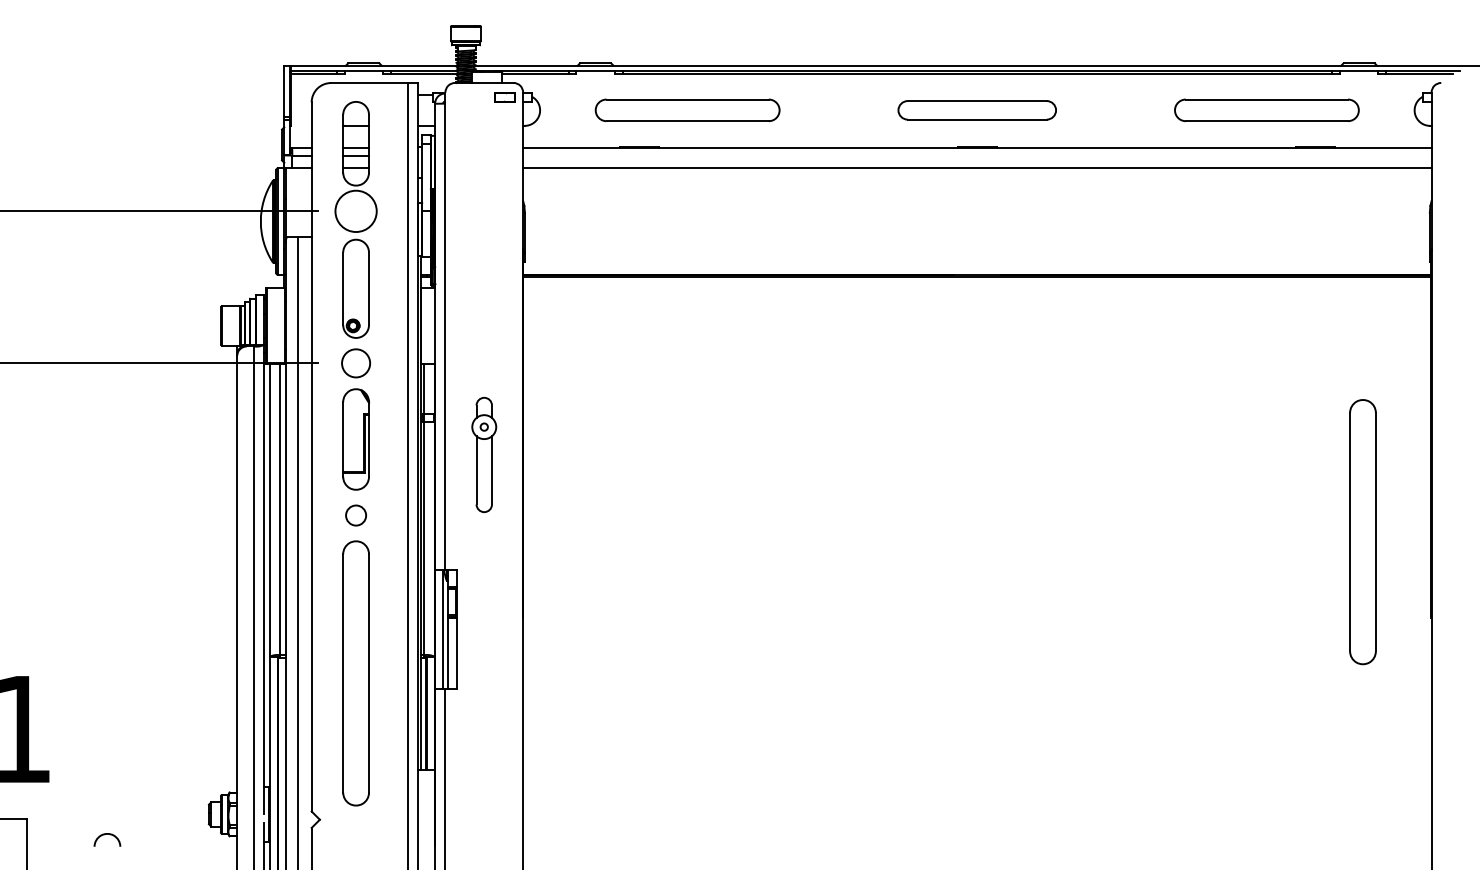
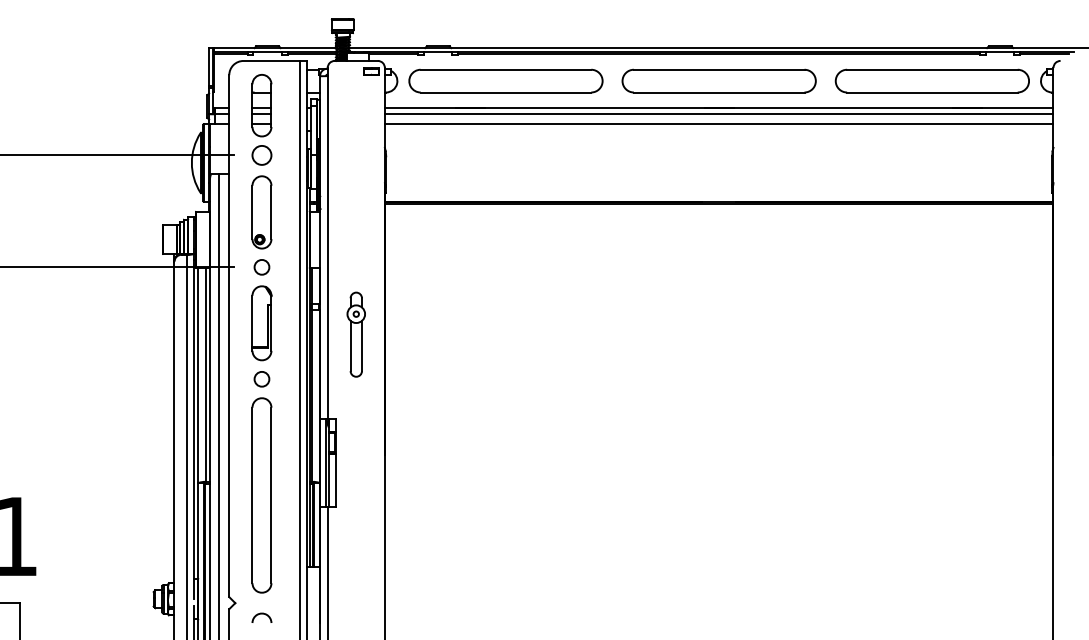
part: (687, 109) -> (505, 80), size x1.43
part: (976, 109) -> (718, 80), size x1.67
part: (1265, 109) -> (931, 80), size x1.43
line: (976, 155) -> (718, 114), added
circle: (355, 210) -> (261, 154), size x0.62
circle: (355, 363) -> (261, 267), size x0.71
part: (1362, 532) -> (1002, 391), removed
arc: (106, 835) -> (261, 614), moved

